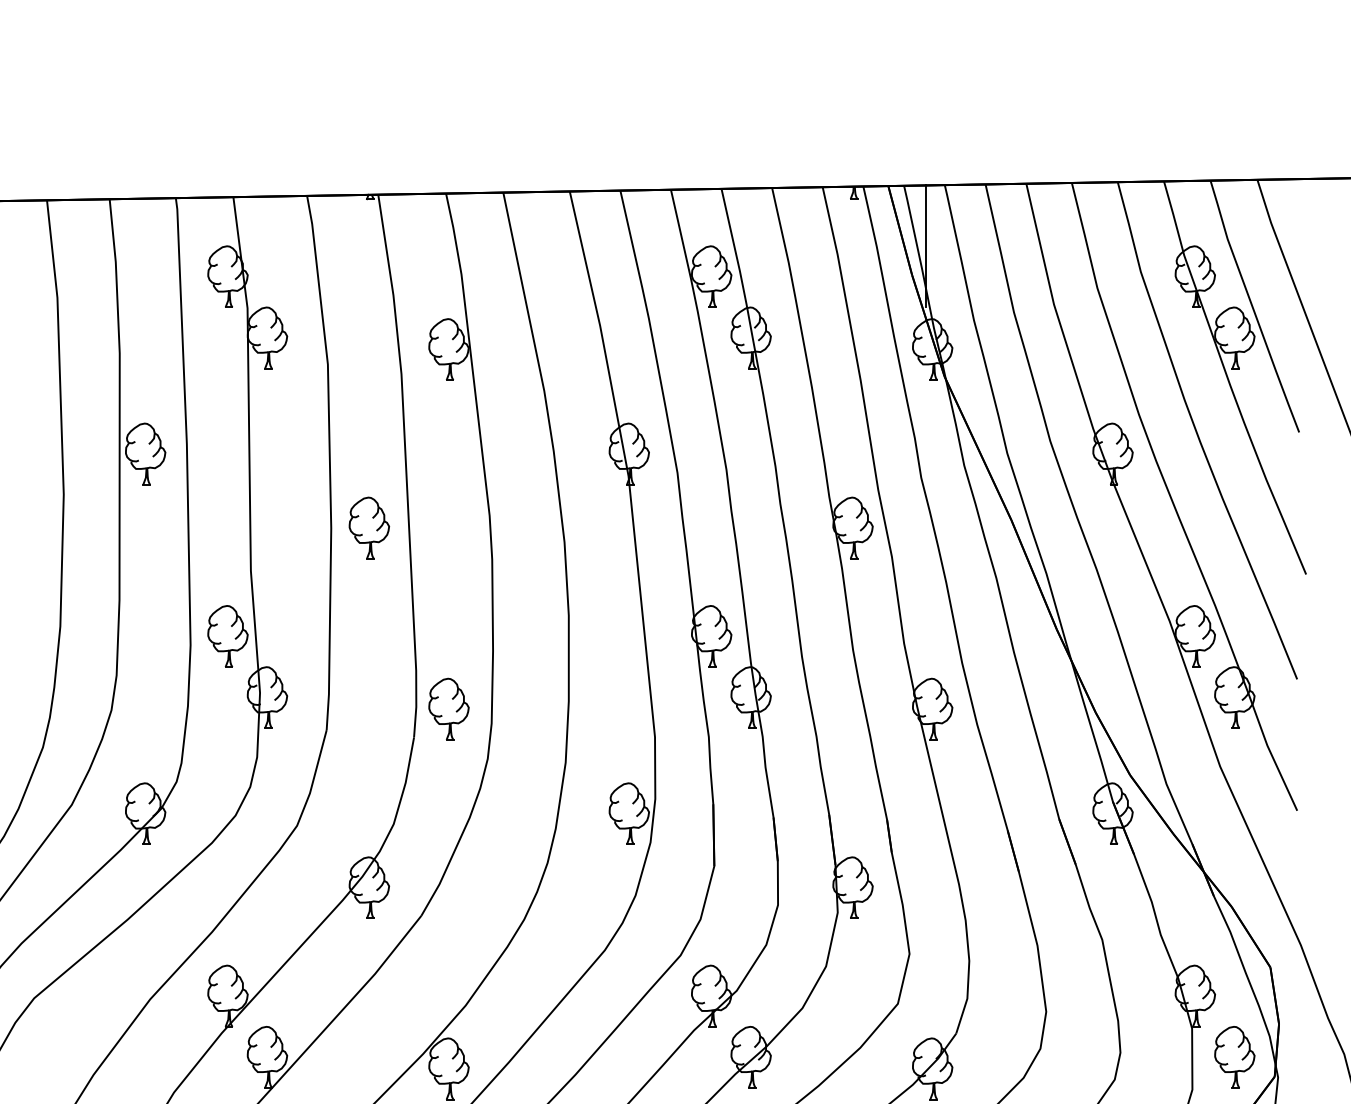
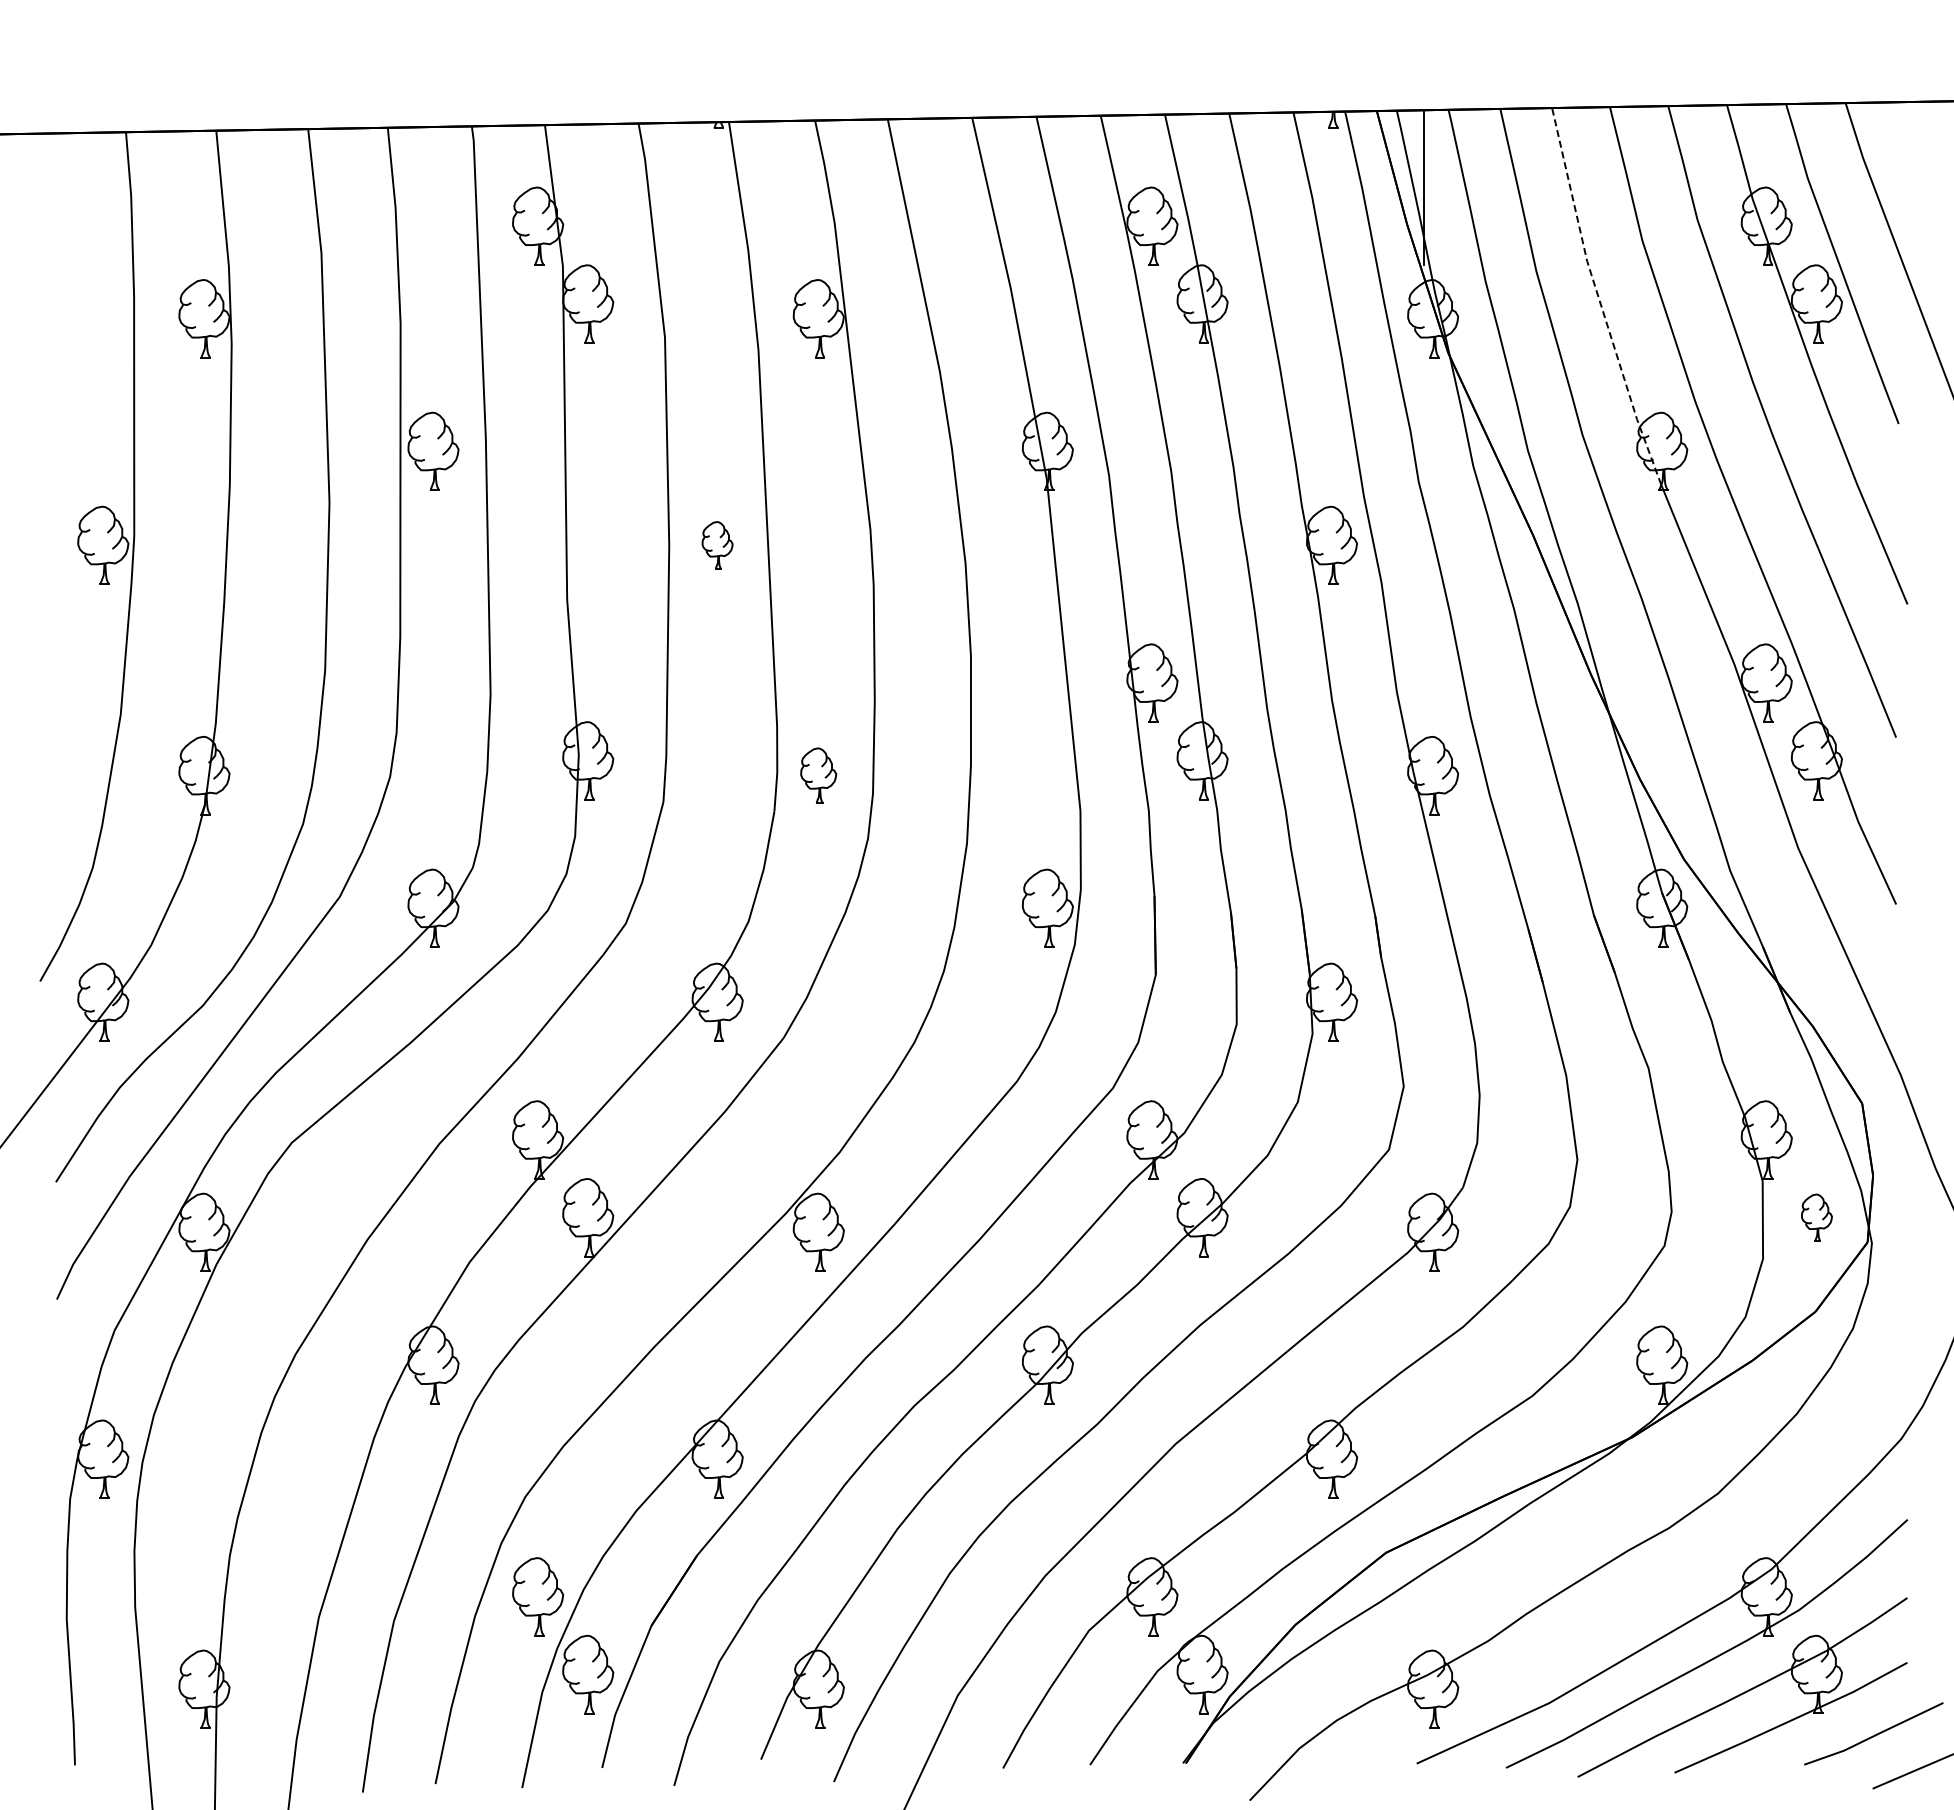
line: (1062, 333) -> (1598, 298), solid -> dashed
part: (369, 527) -> (717, 544), size x0.6
part: (228, 635) -> (538, 682), removed
part: (448, 709) -> (818, 775), size x0.7
part: (1234, 1057) -> (1816, 1217), size x0.6

